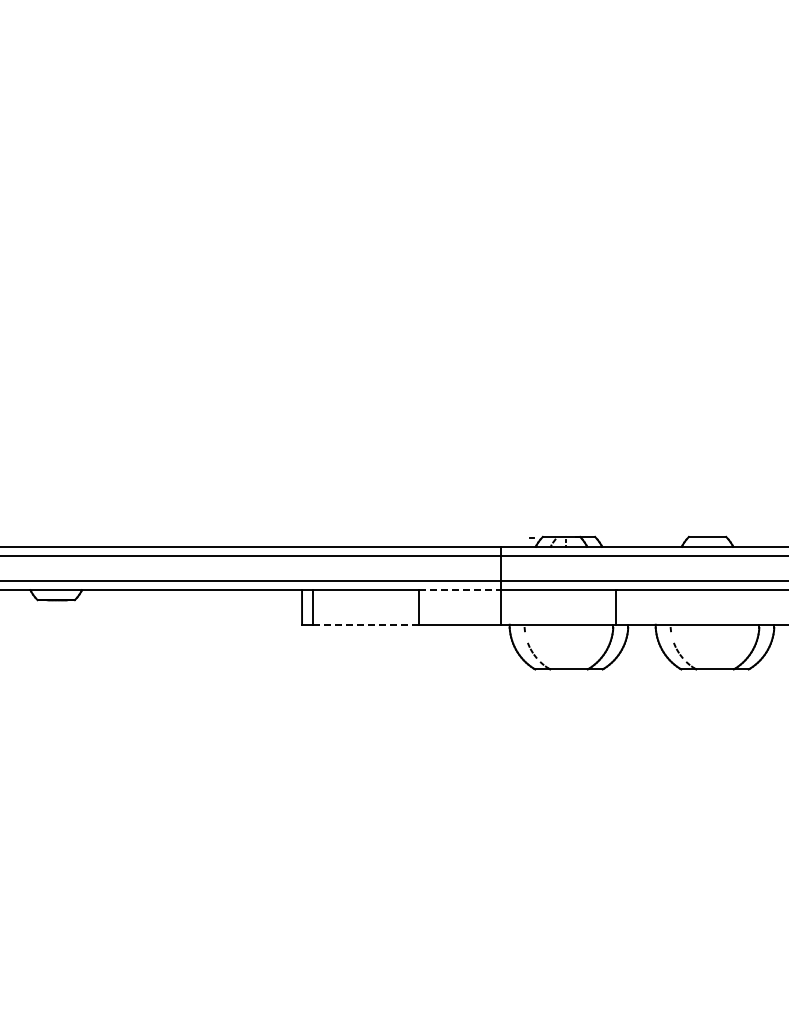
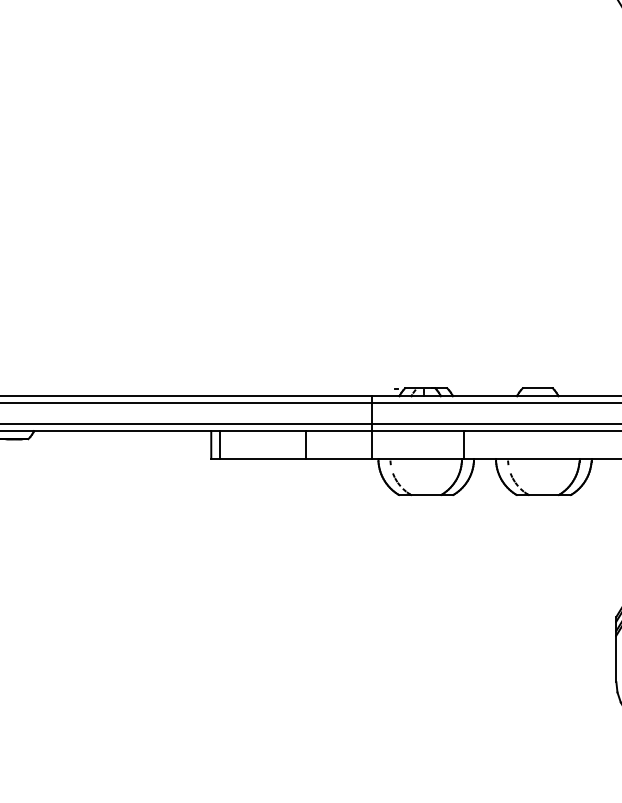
line: (460, 590) -> (338, 431), dashed -> solid
line: (366, 624) -> (263, 458), dashed -> solid

